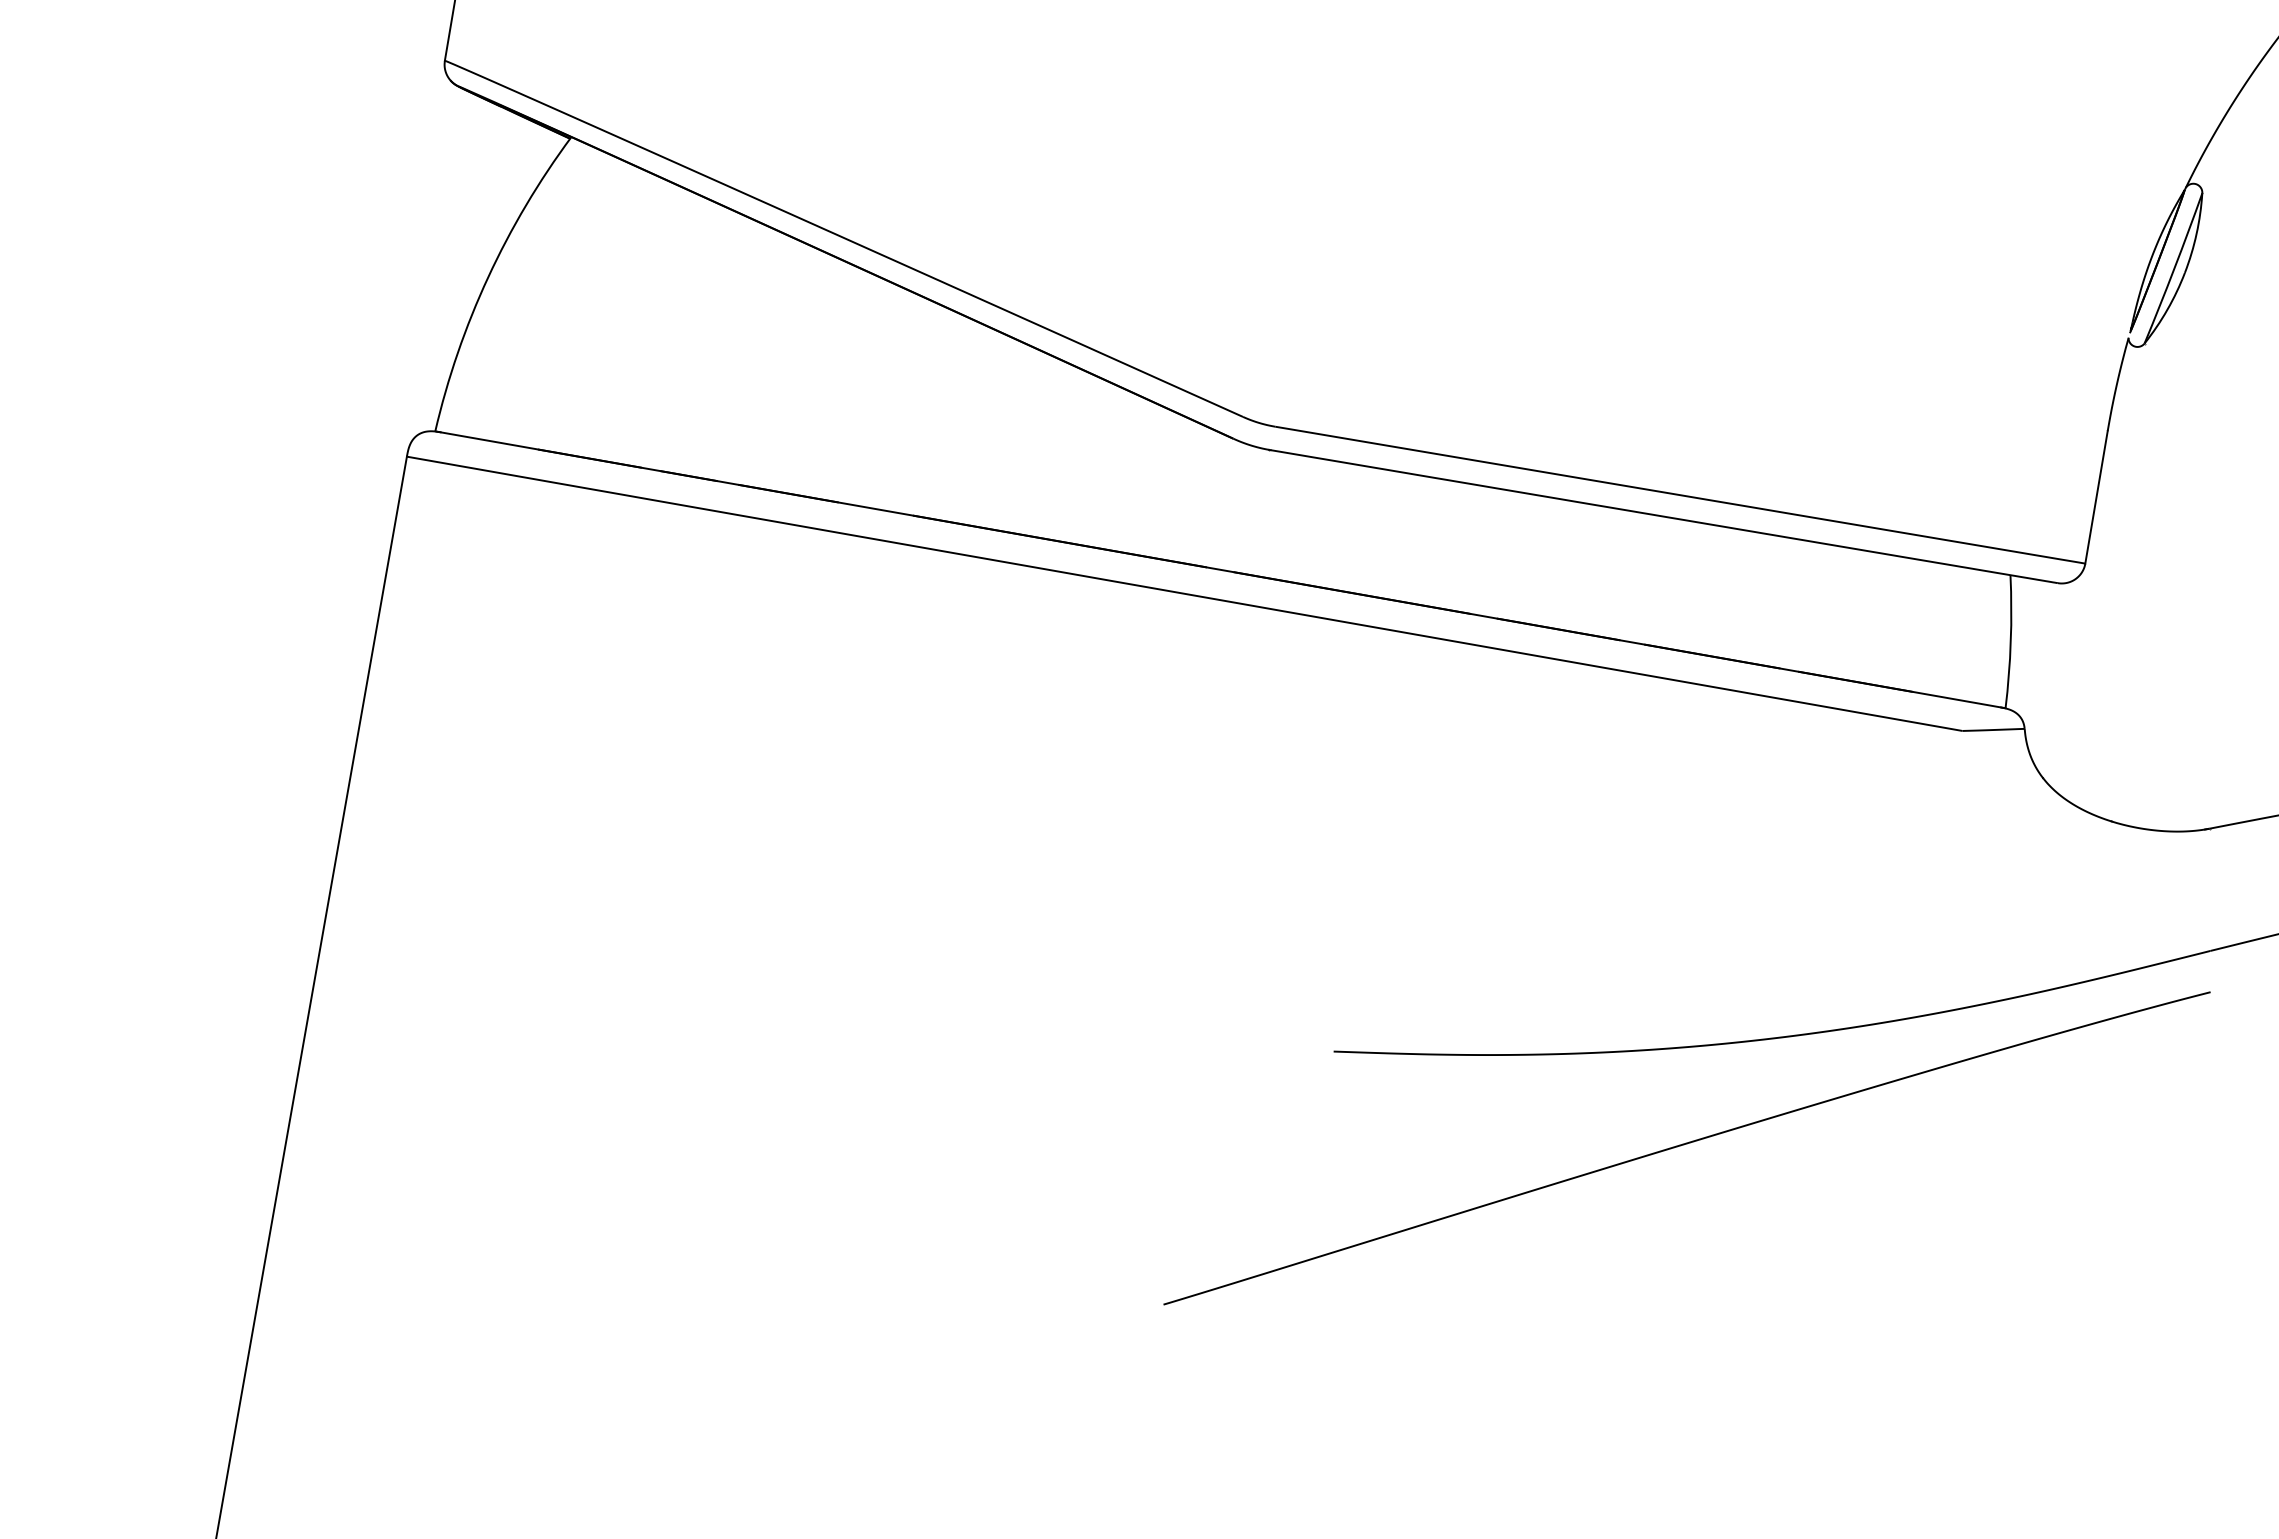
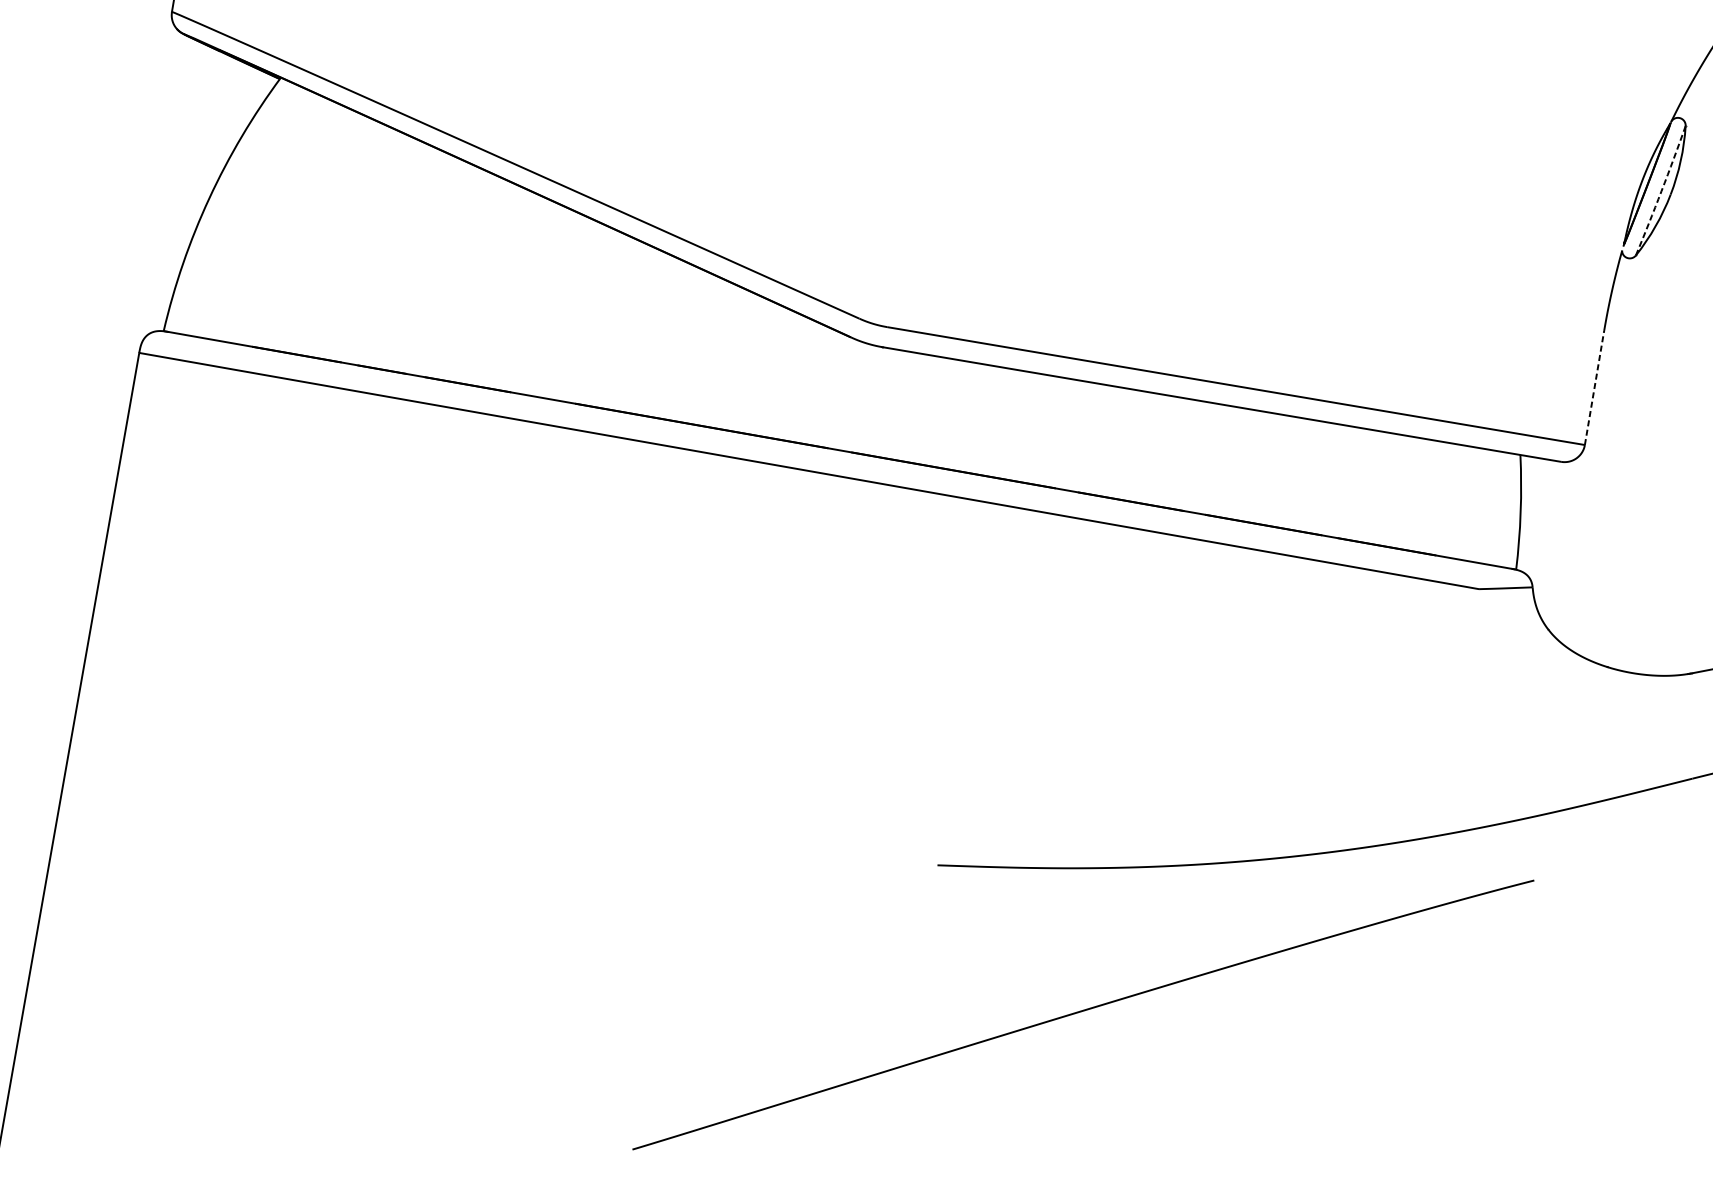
arc: (2174, 268) -> (1661, 190), solid -> dashed
line: (2096, 496) -> (1594, 387), solid -> dashed
curve: (1684, 1145) -> (1081, 1012), moved

